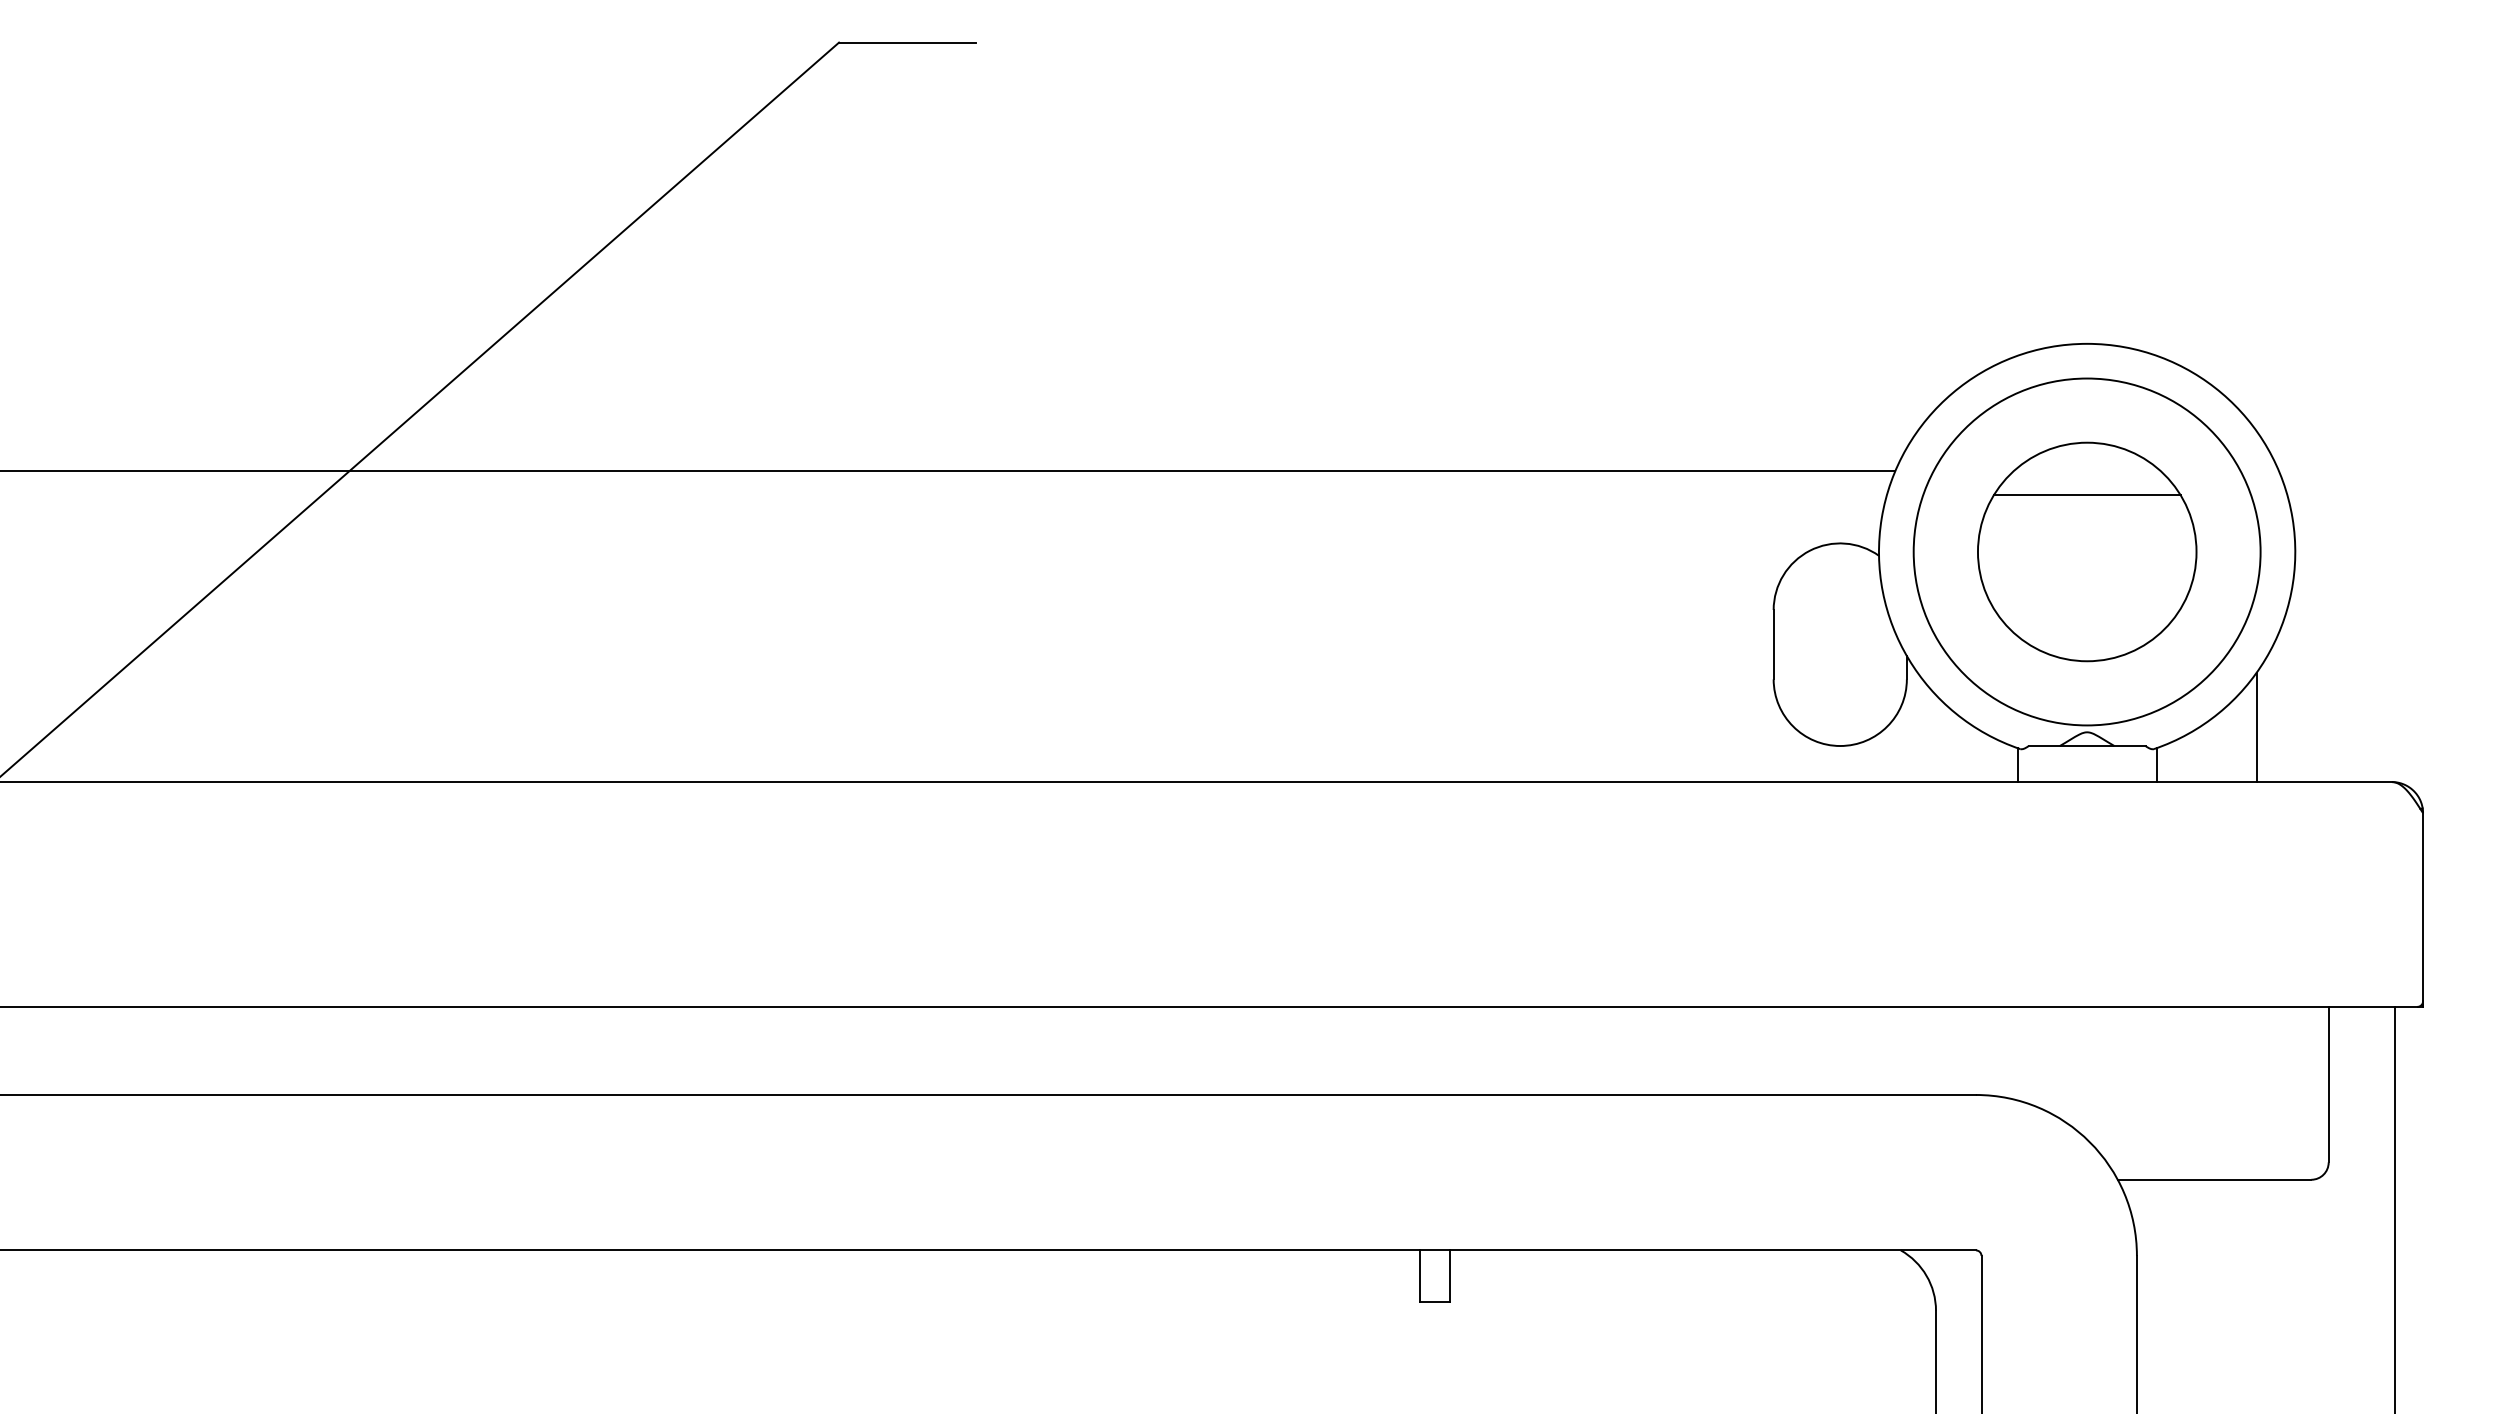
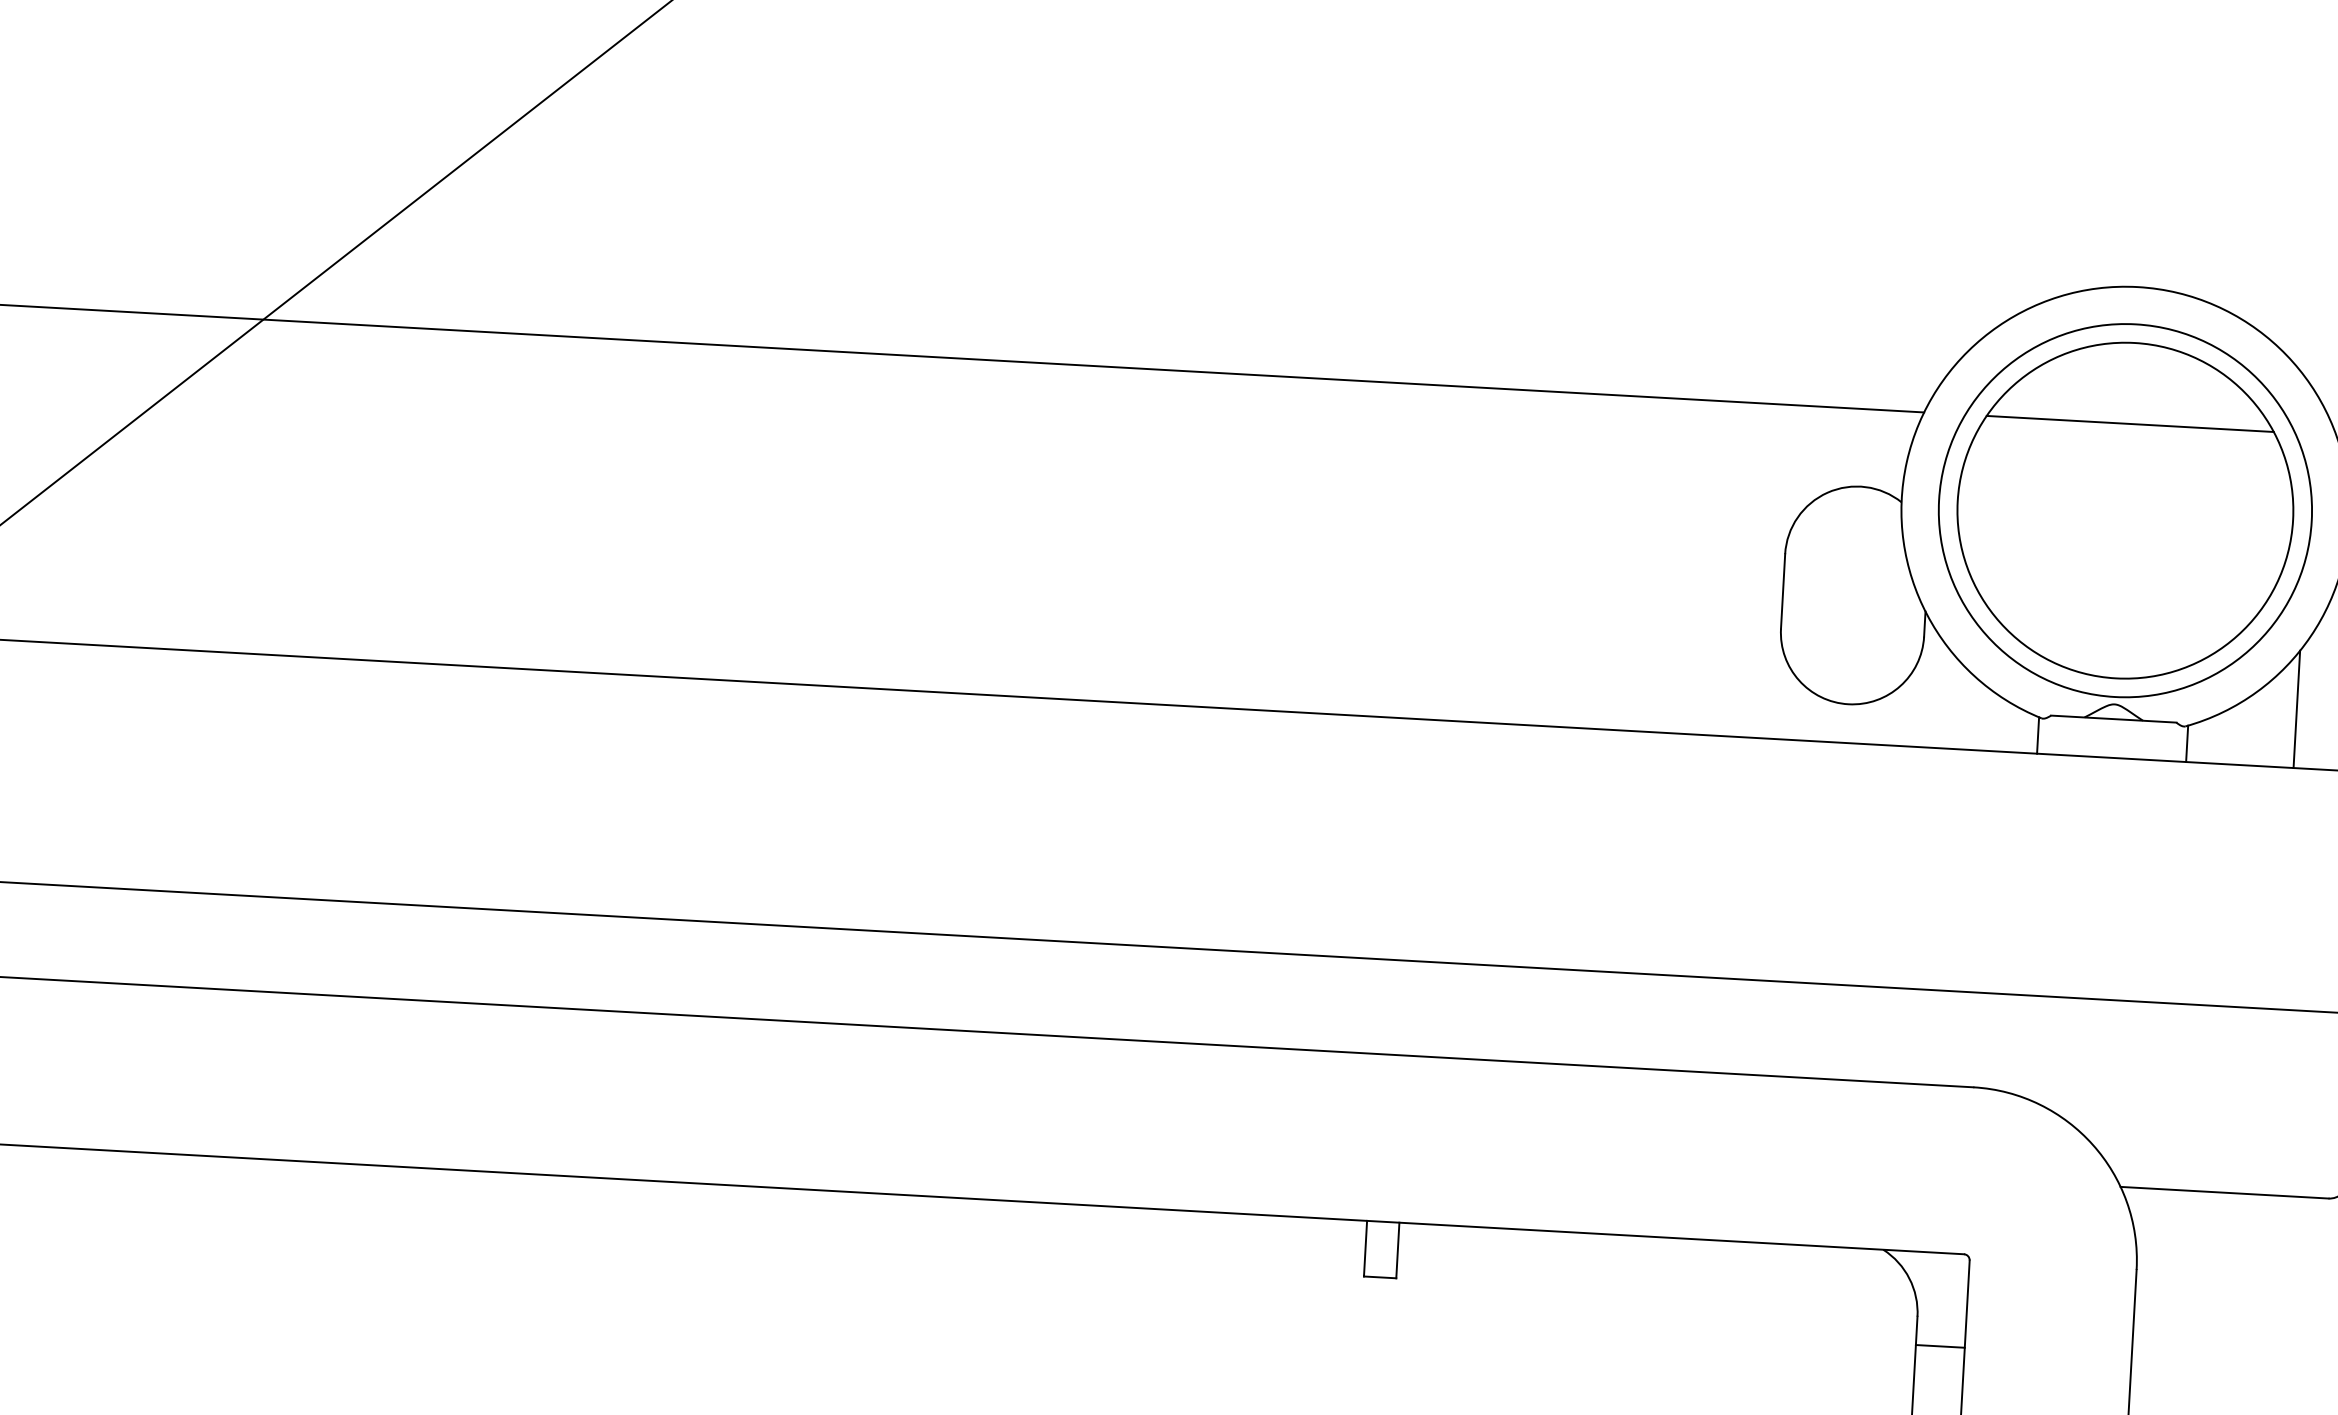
part: (2087, 551) -> (2125, 510), size x1.43
line: (1958, 1337) -> (1940, 1346), added

